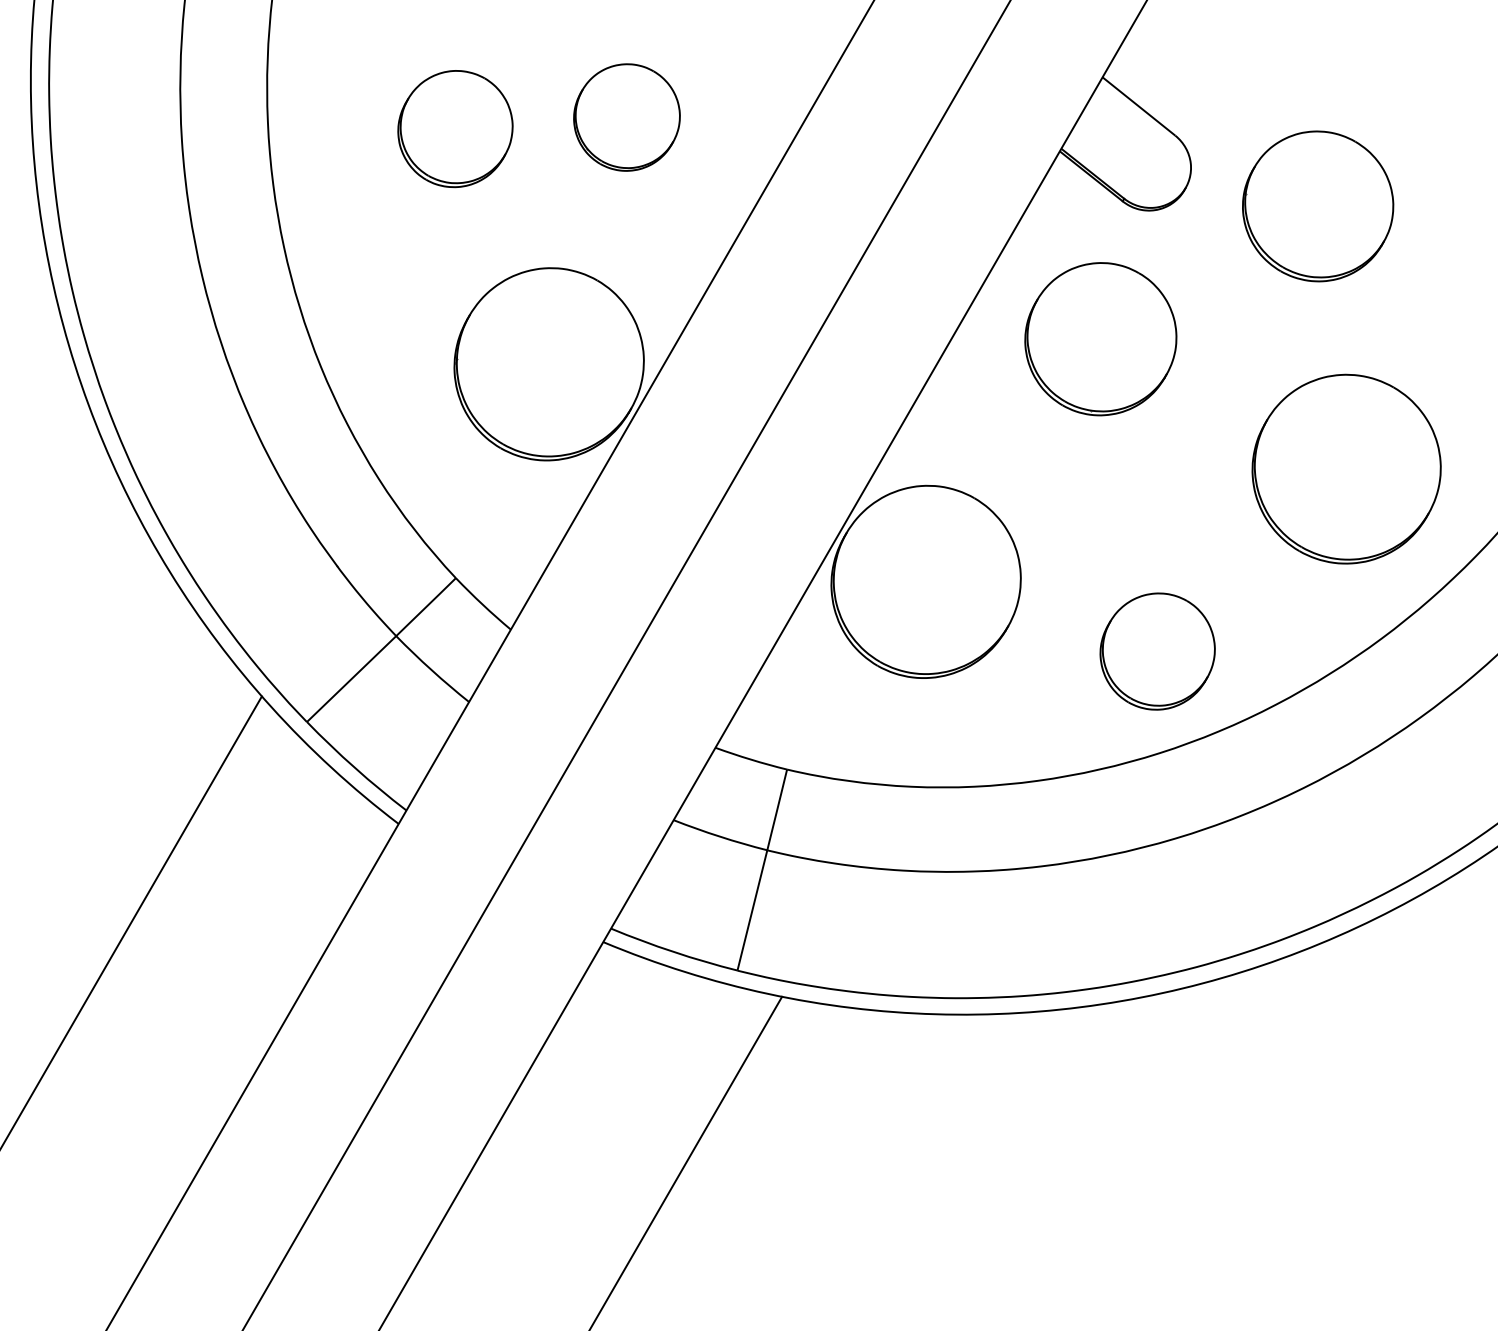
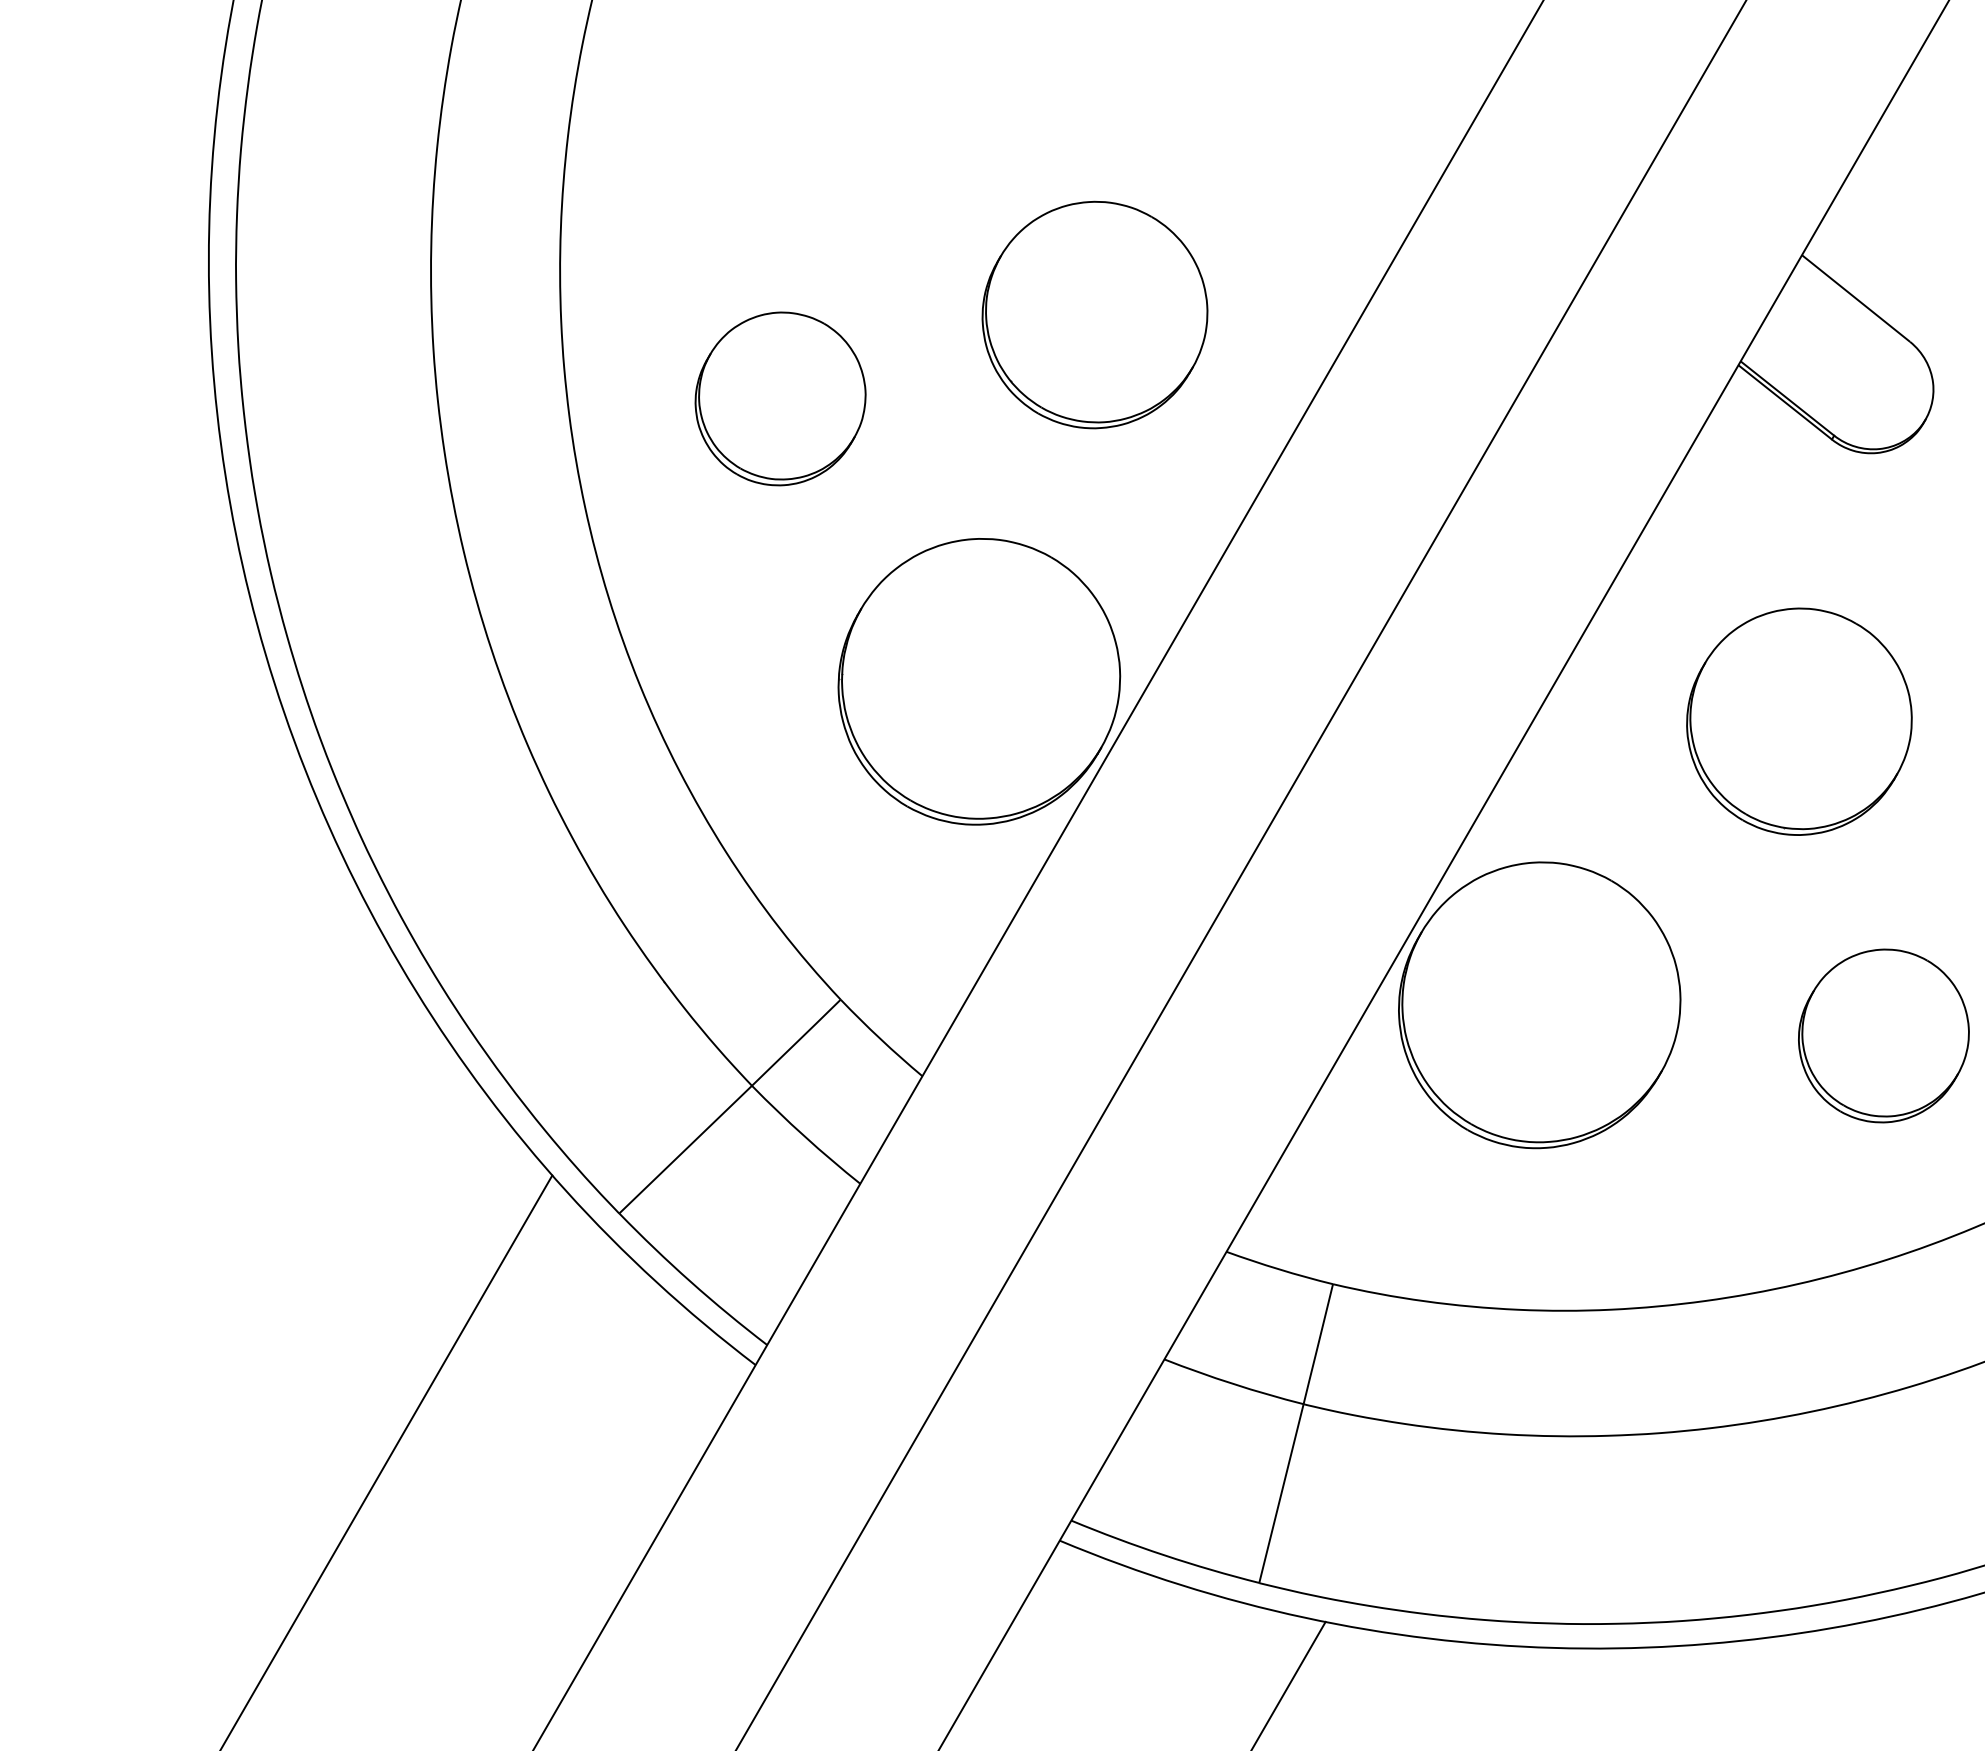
part: (626, 117) -> (1094, 314), size x1.43
part: (455, 129) -> (780, 399), moved
part: (1100, 339) -> (1798, 722), moved
part: (1157, 651) -> (1883, 1035), moved

